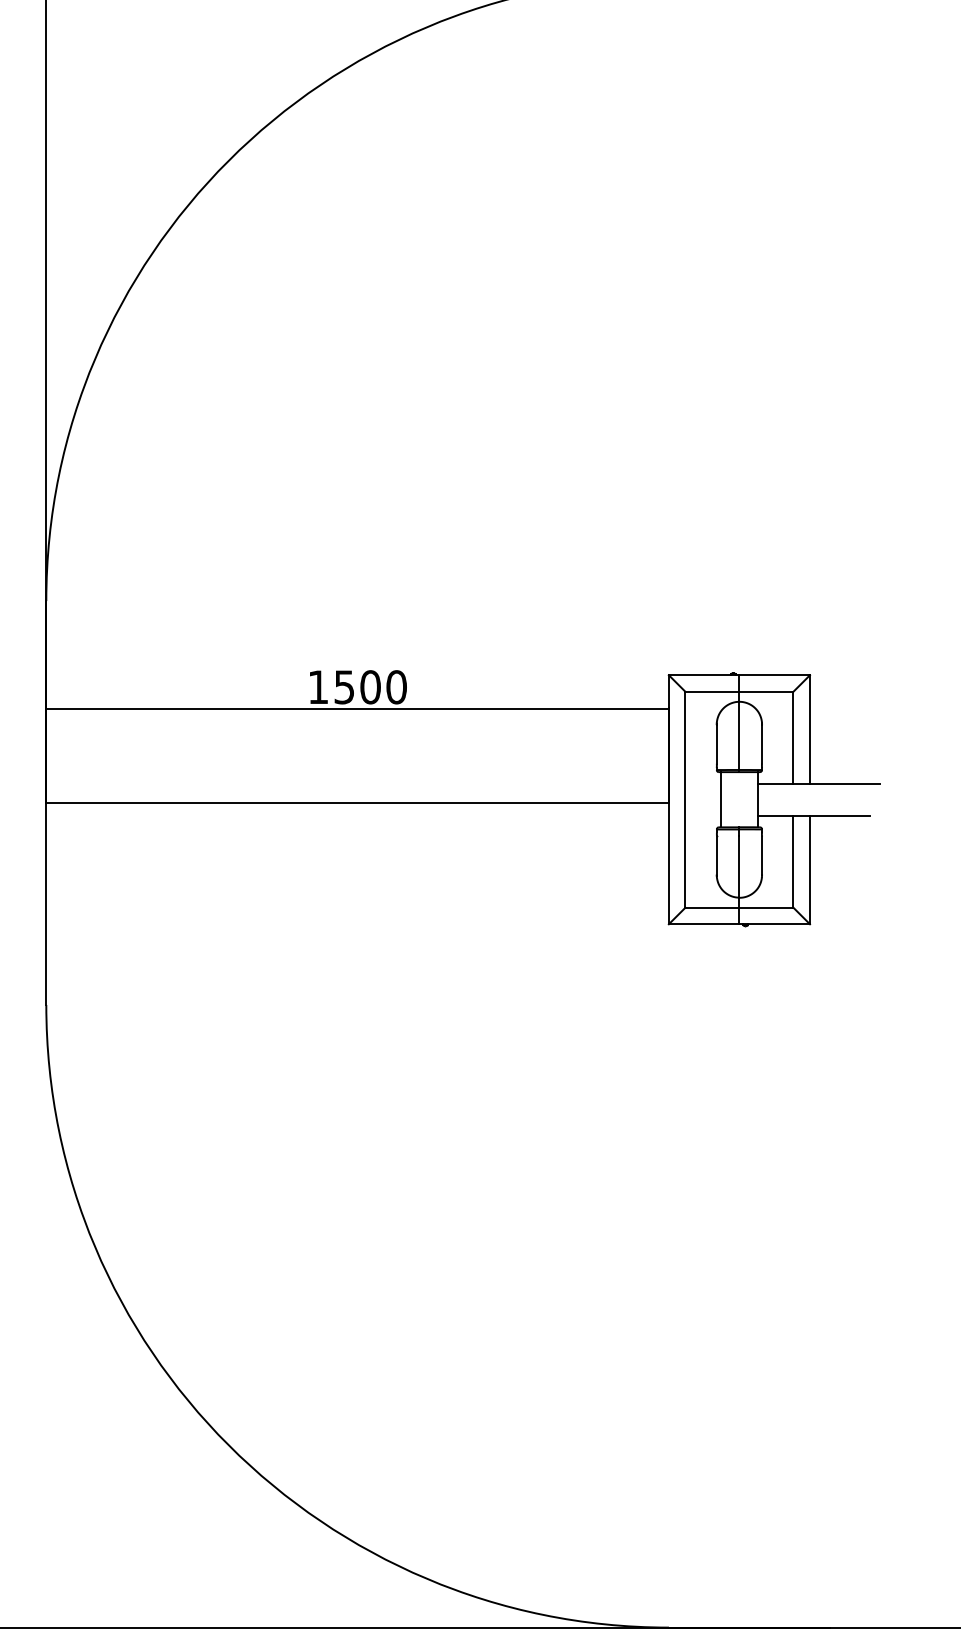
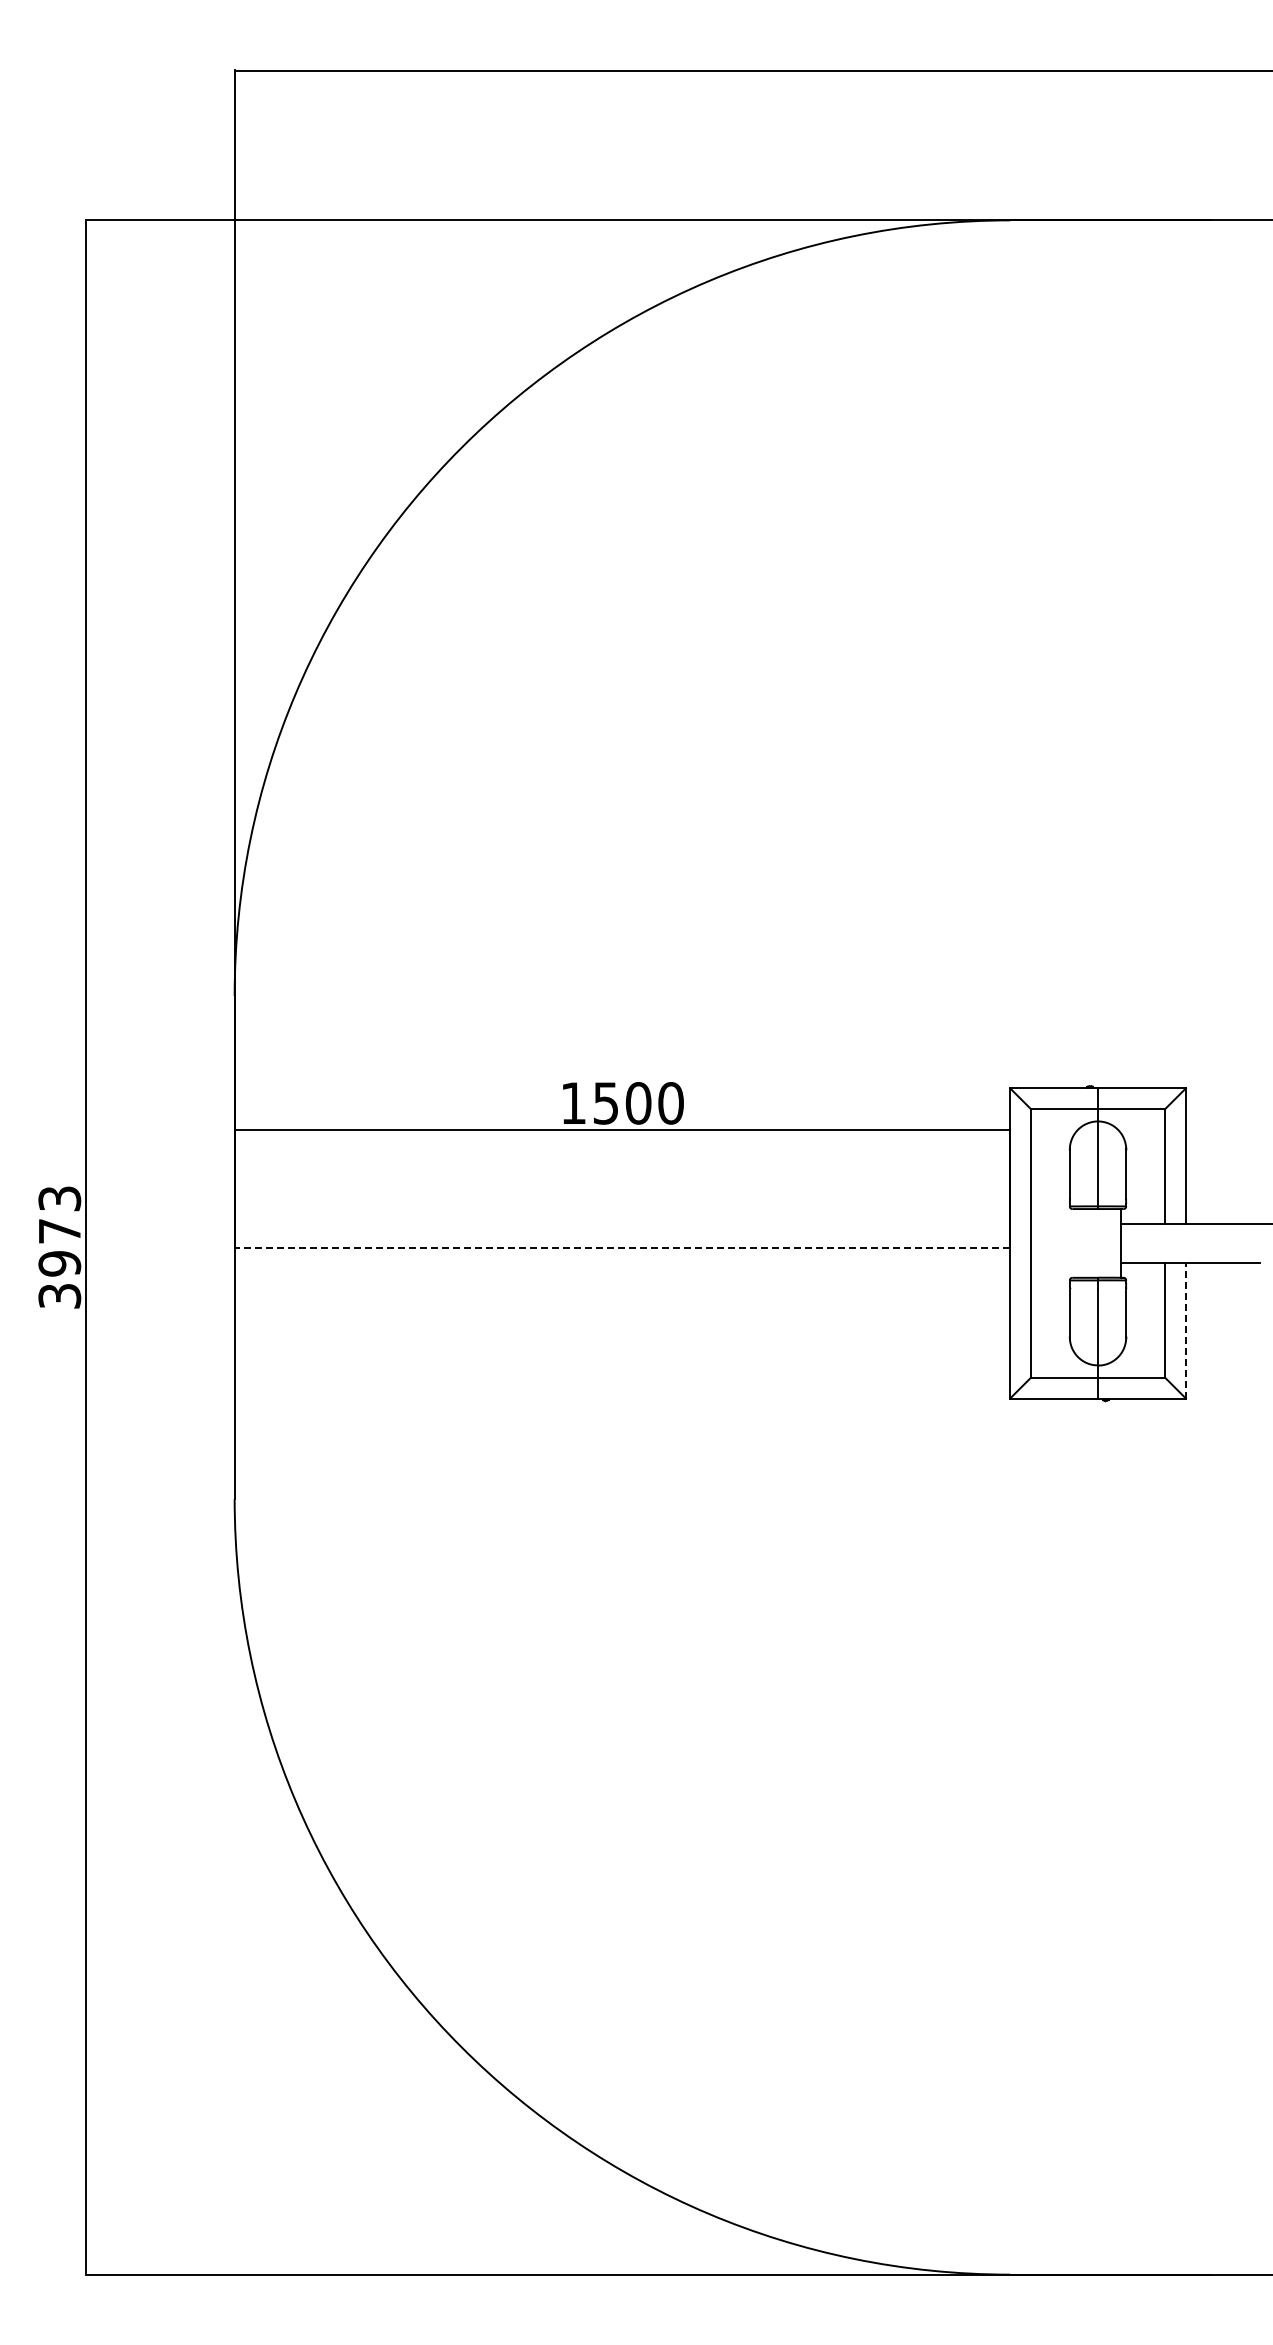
line: (721, 799) -> (1075, 1243), removed
line: (357, 803) -> (622, 1247), solid -> dashed
line: (809, 869) -> (1185, 1330), solid -> dashed

